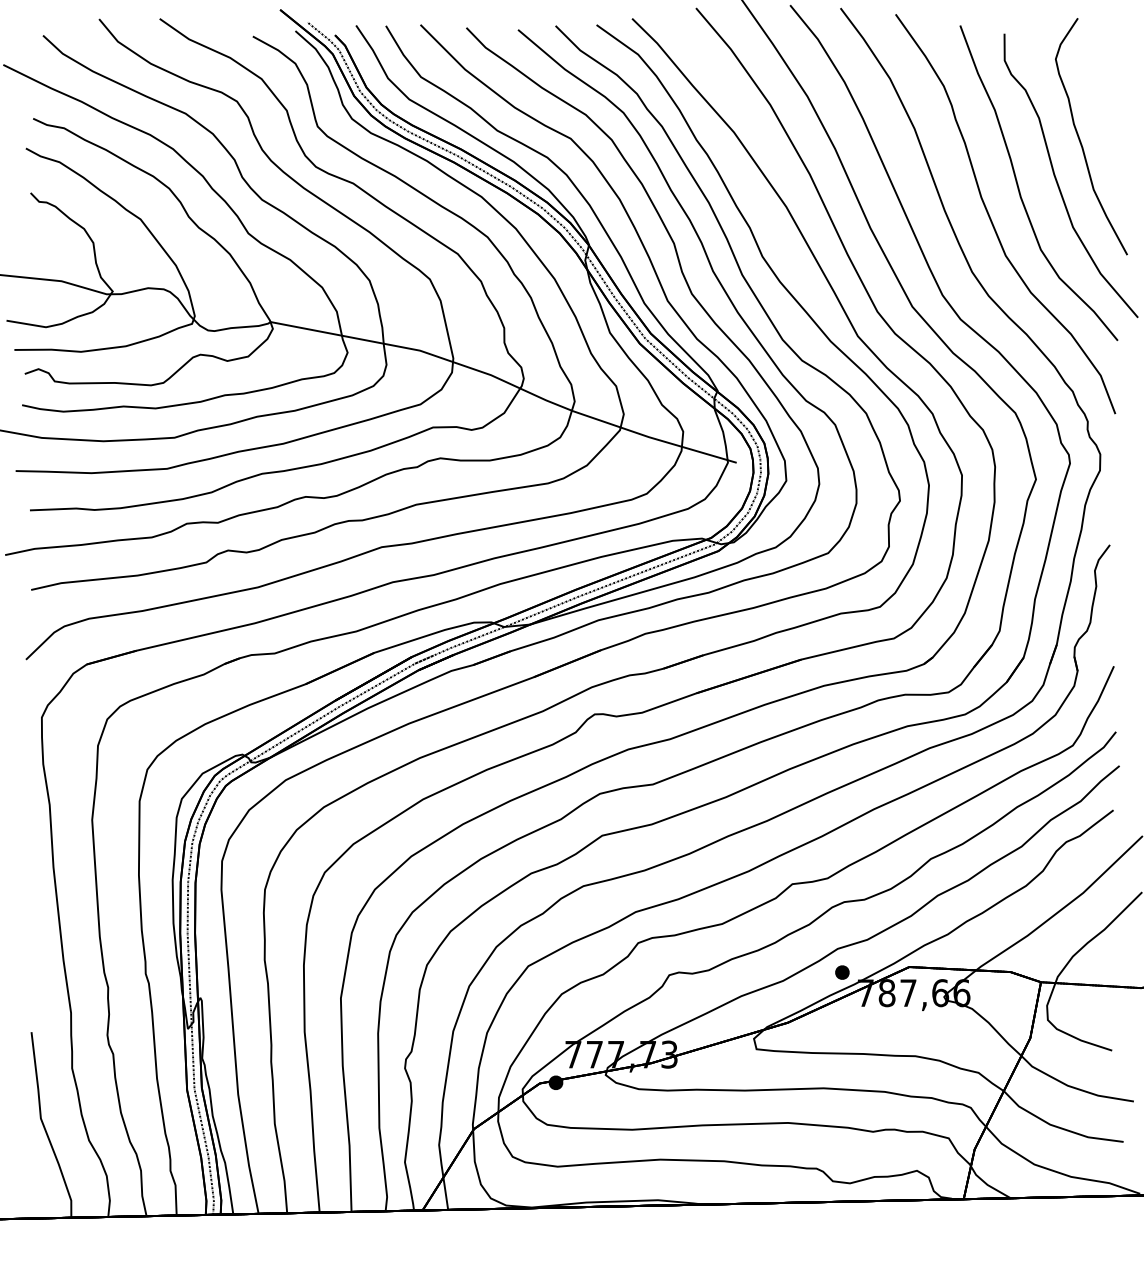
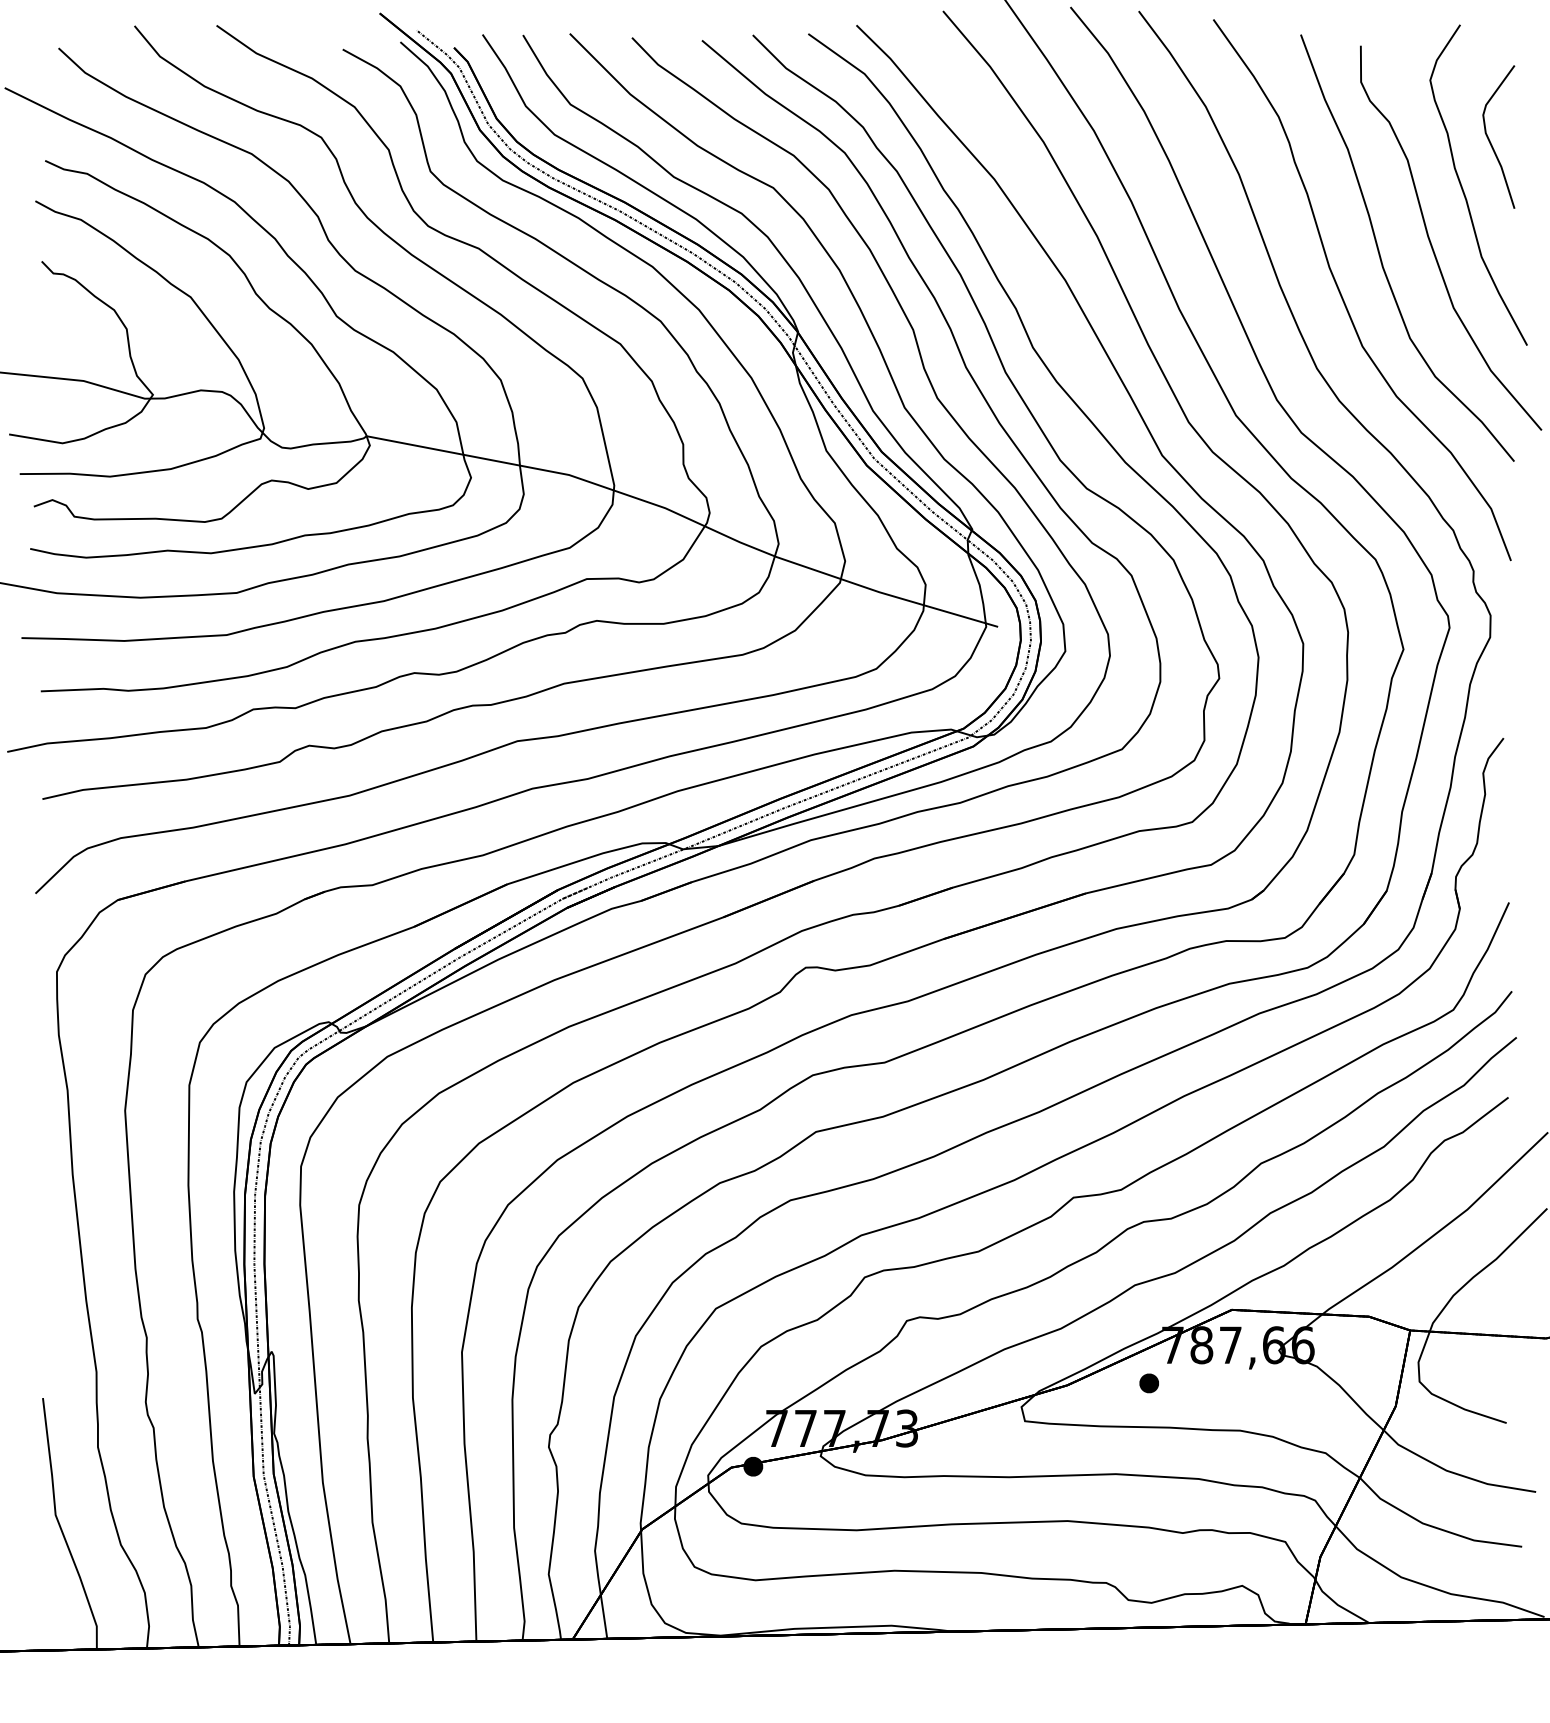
part: (1100, 103) -> (1490, 140), added
part: (841, 972) -> (1148, 1383), moved

